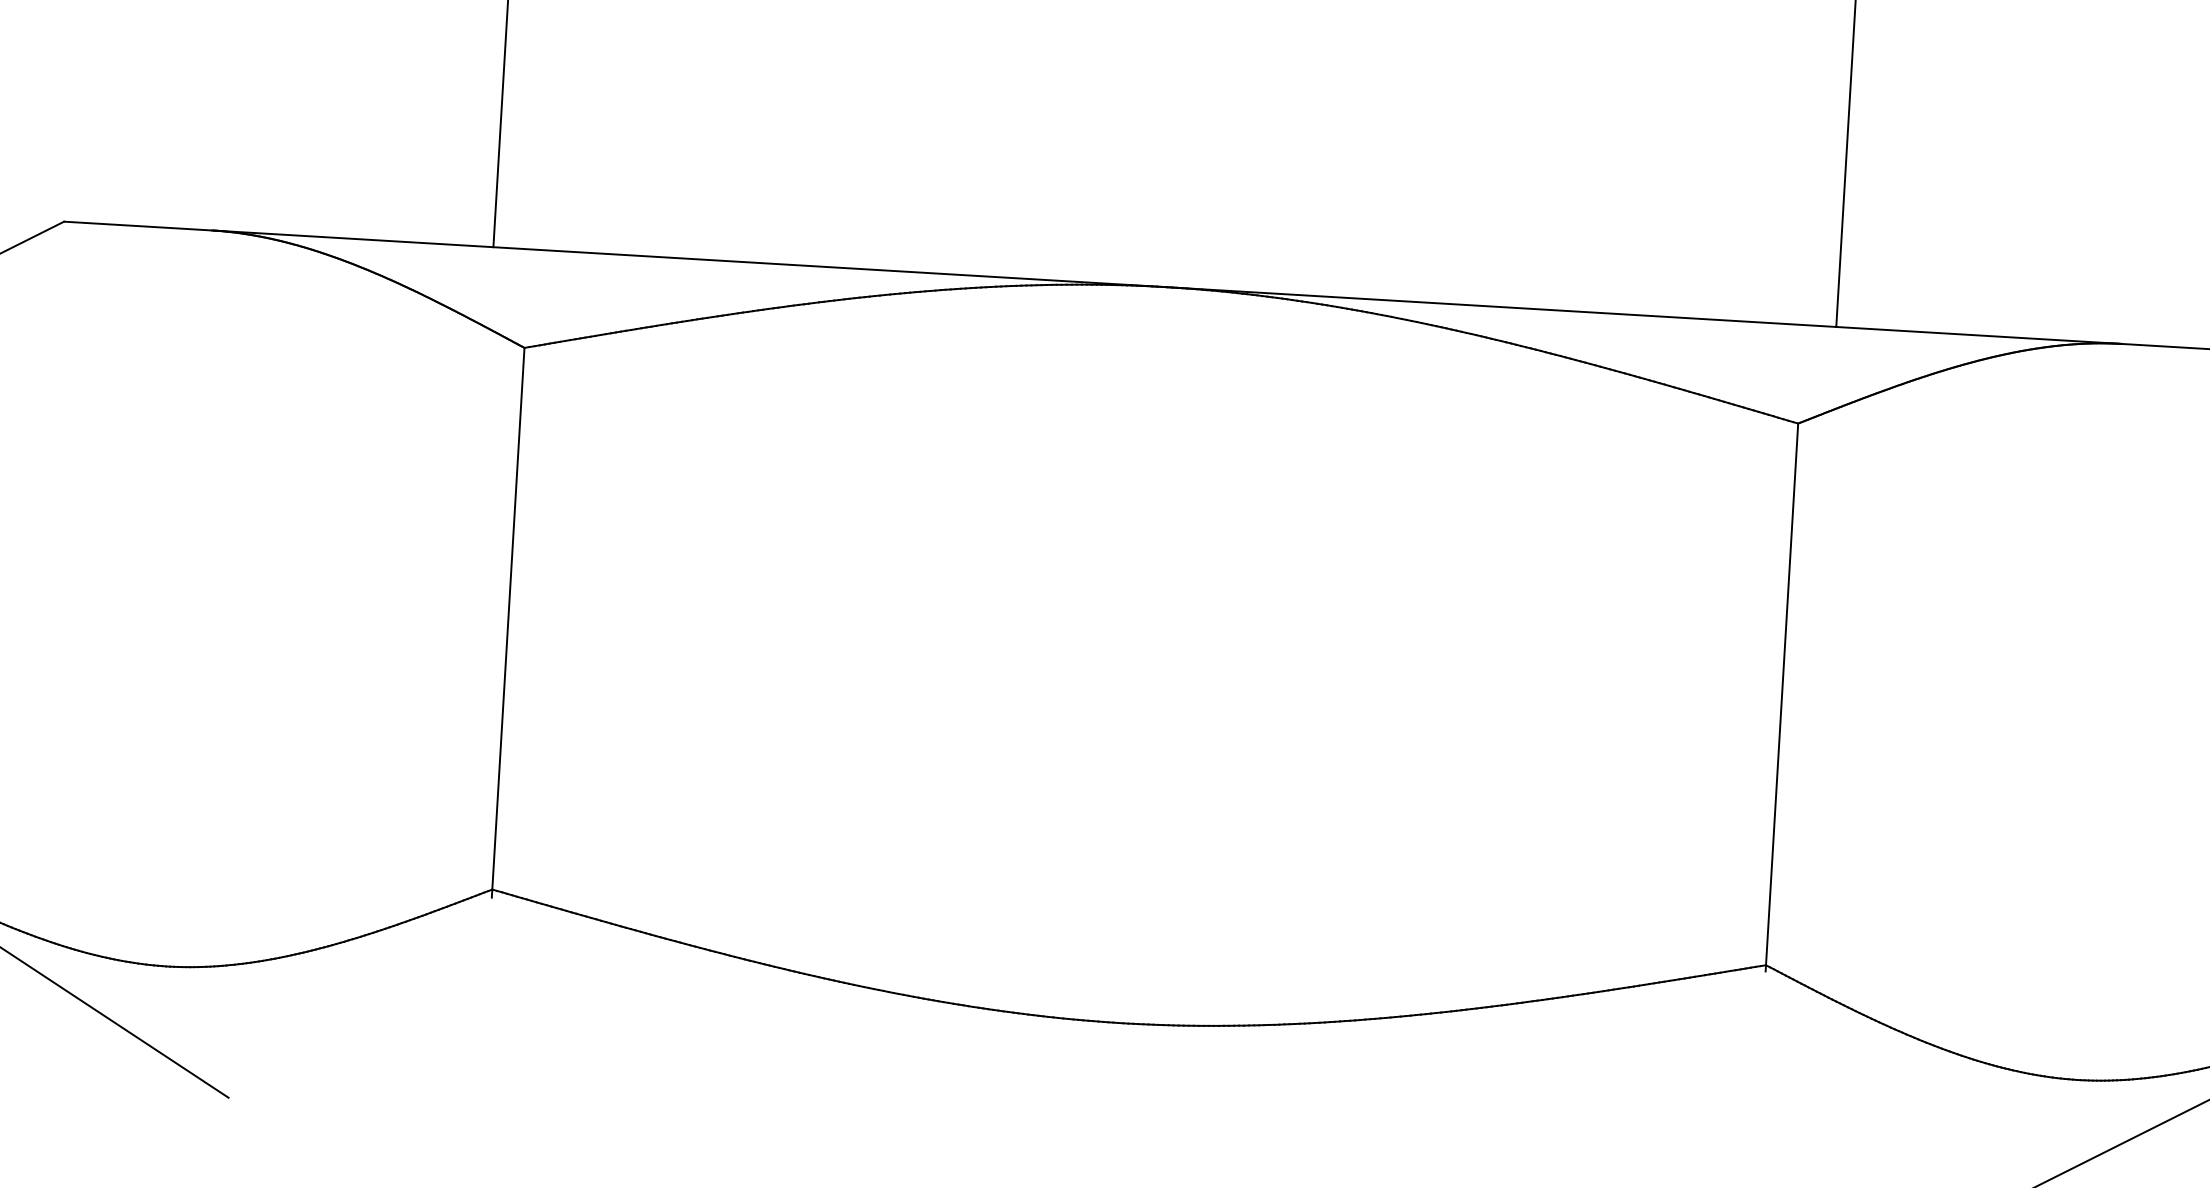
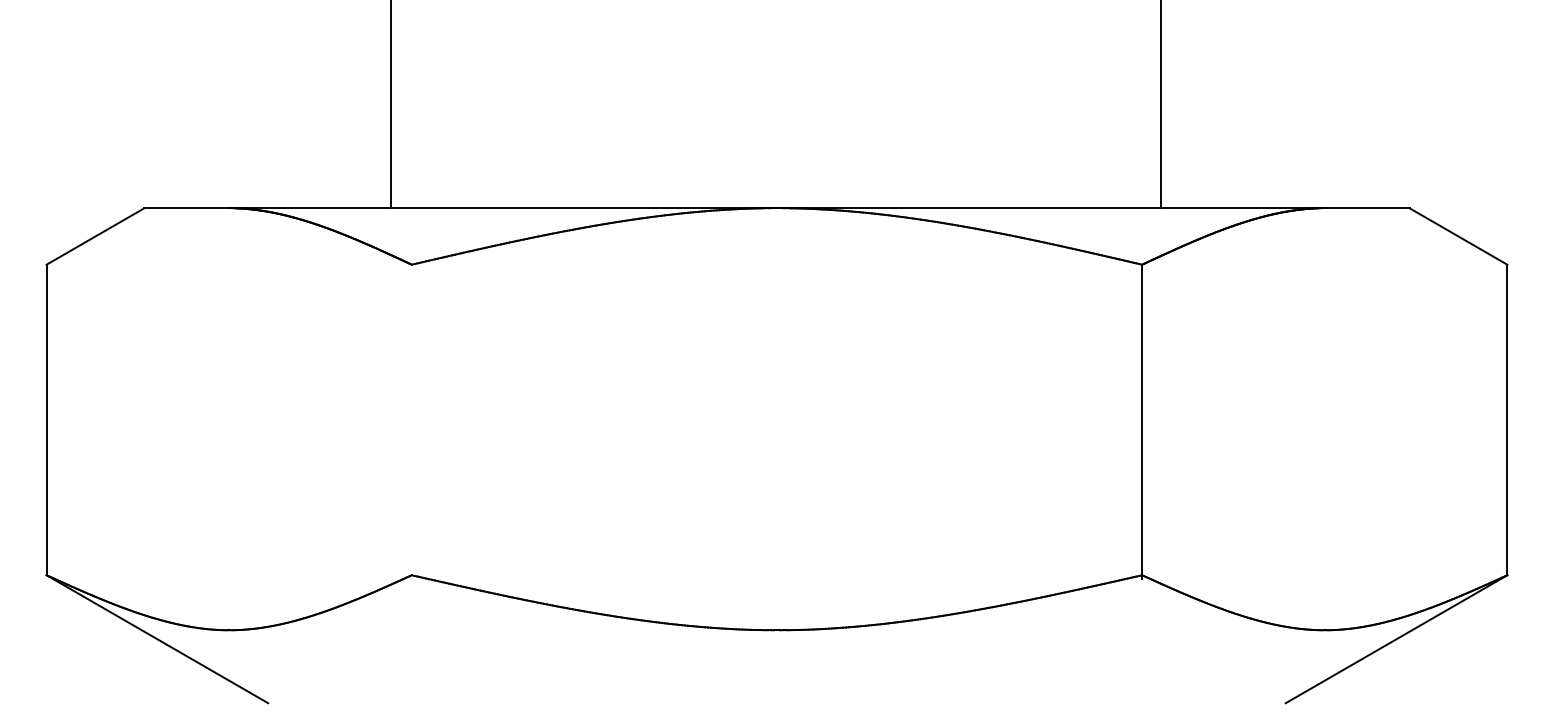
line: (507, 621) -> (411, 421), removed

